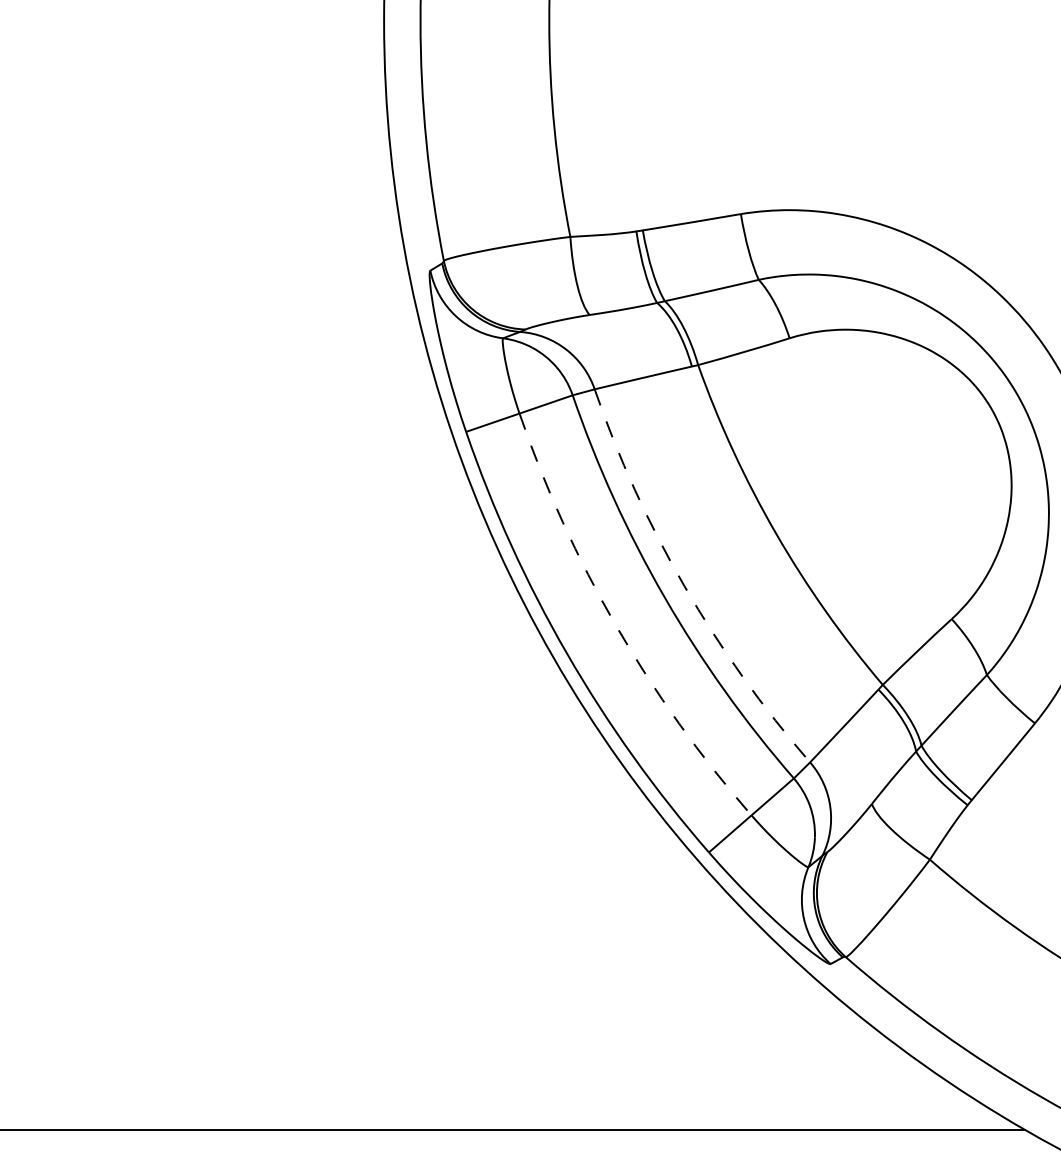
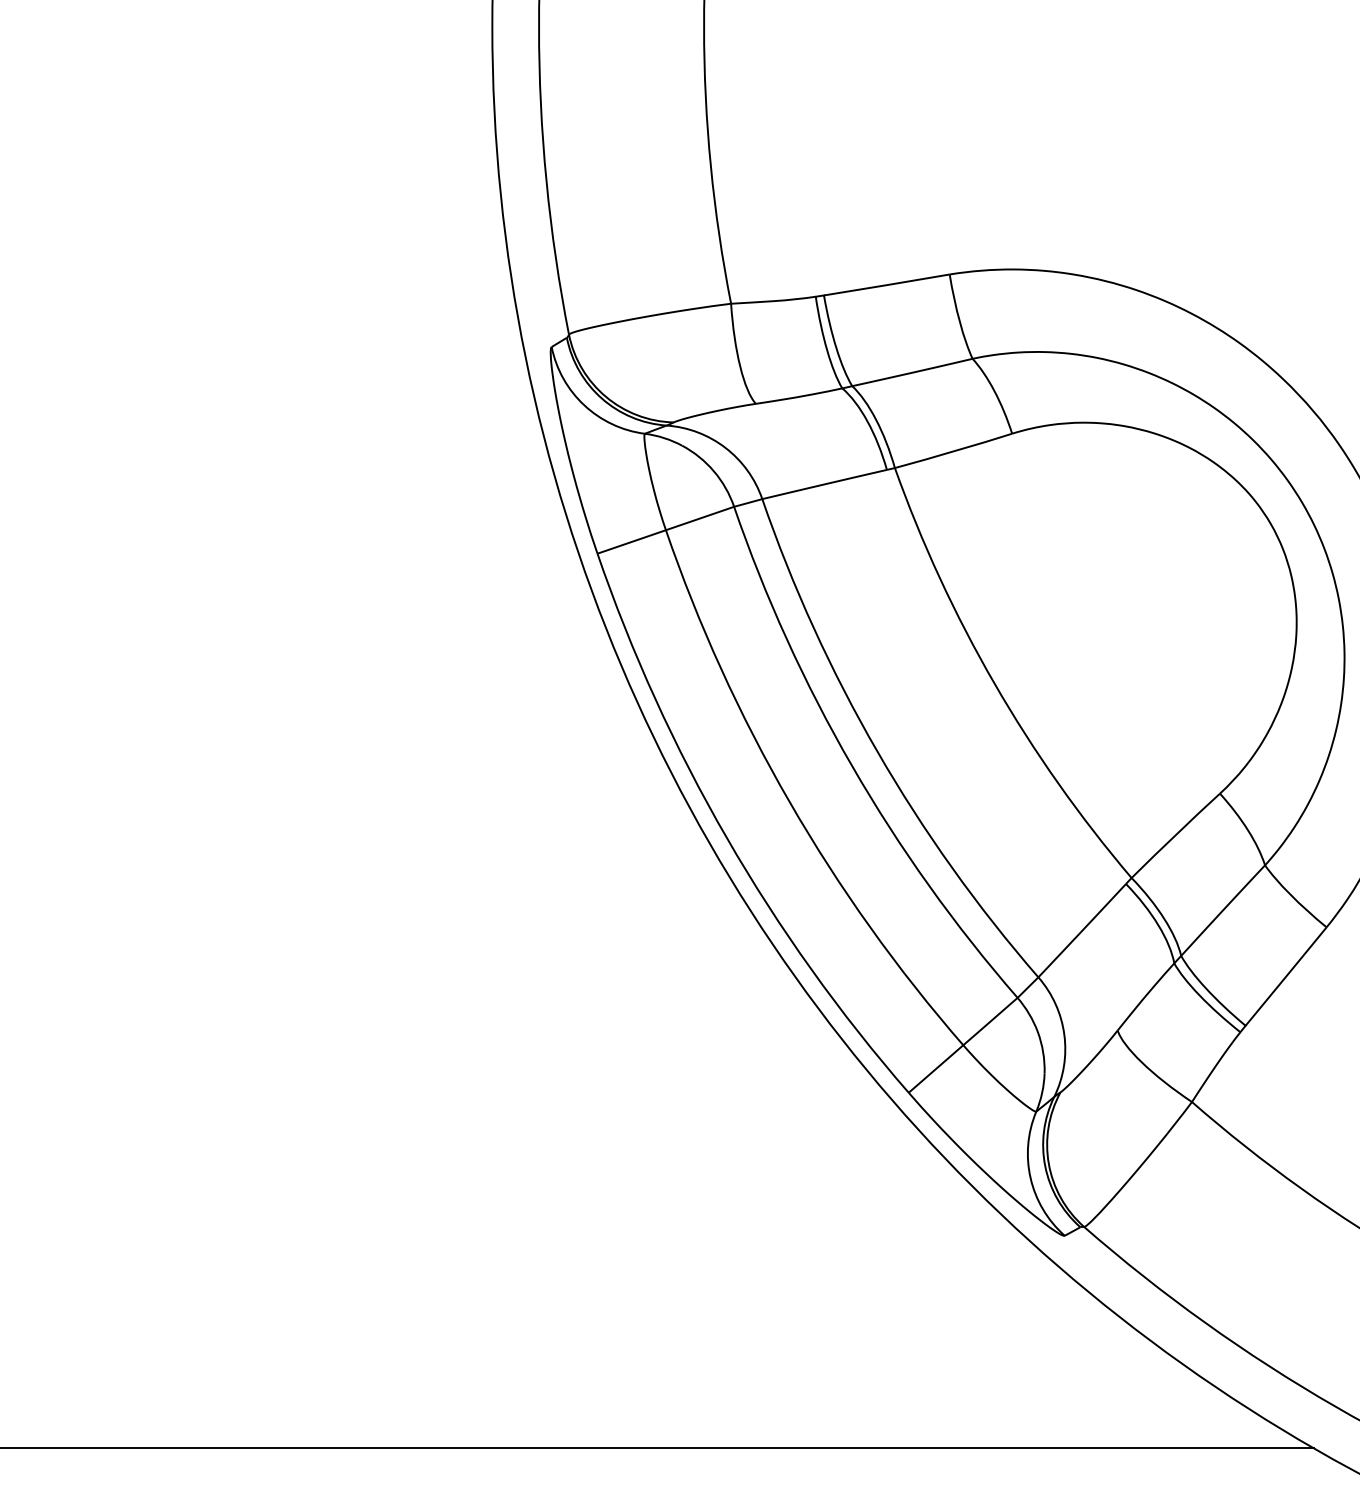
arc: (684, 586) -> (877, 751), dashed -> solid
arc: (616, 625) -> (790, 801), dashed -> solid

